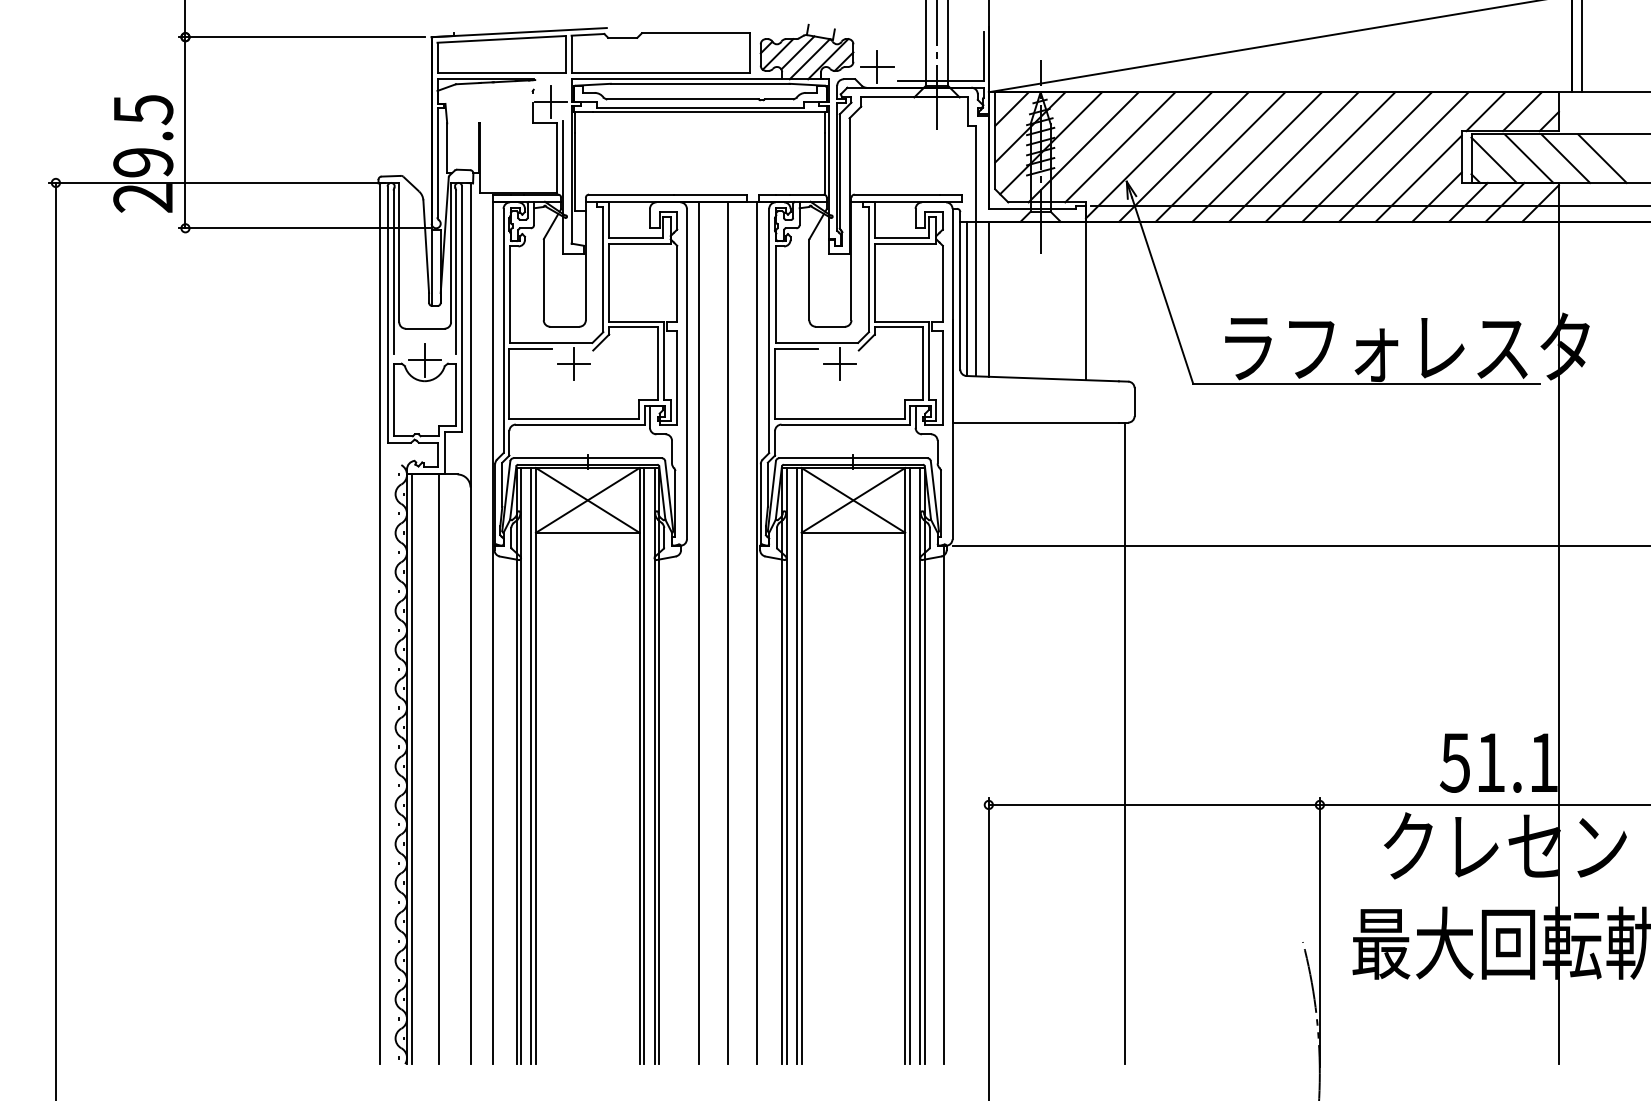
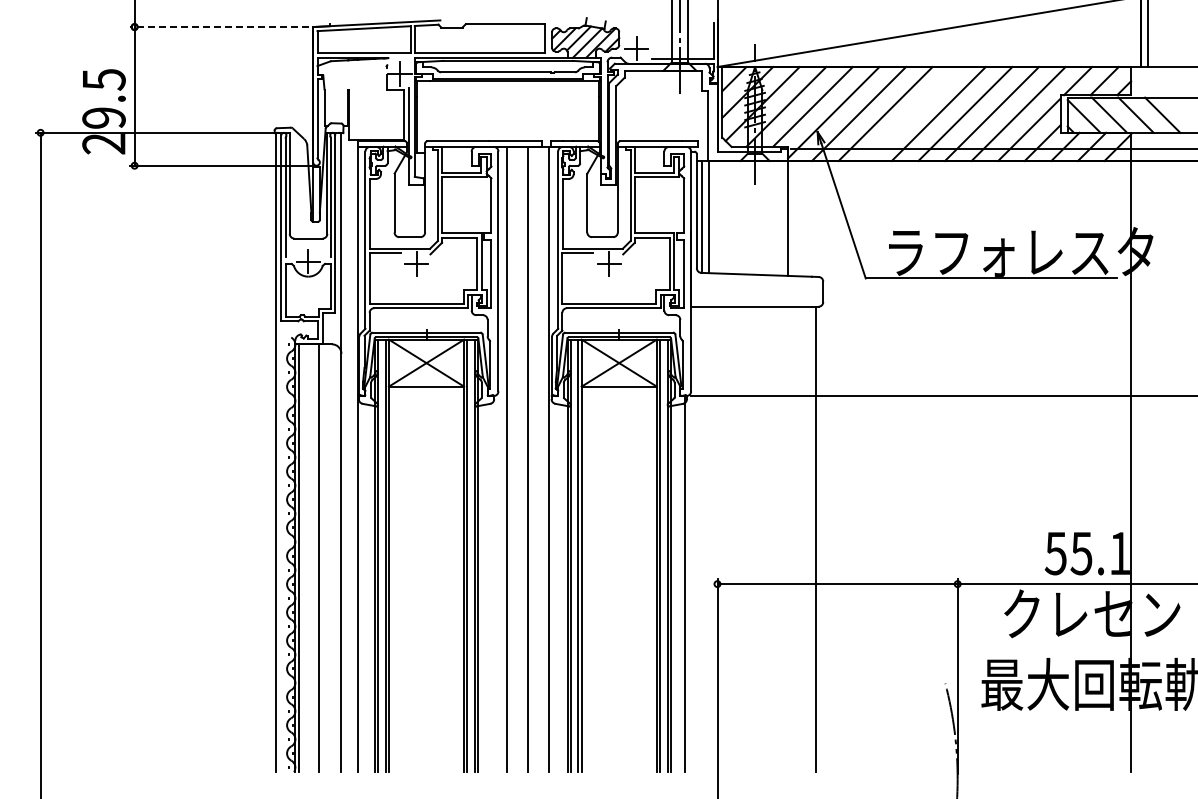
line: (301, 37) -> (218, 27), solid -> dashed
line: (1257, 157) -> (912, 114), removed
line: (988, 299) -> (717, 217), removed
text: (1490, 762) -> (1081, 553), 51.1 -> 55.1

